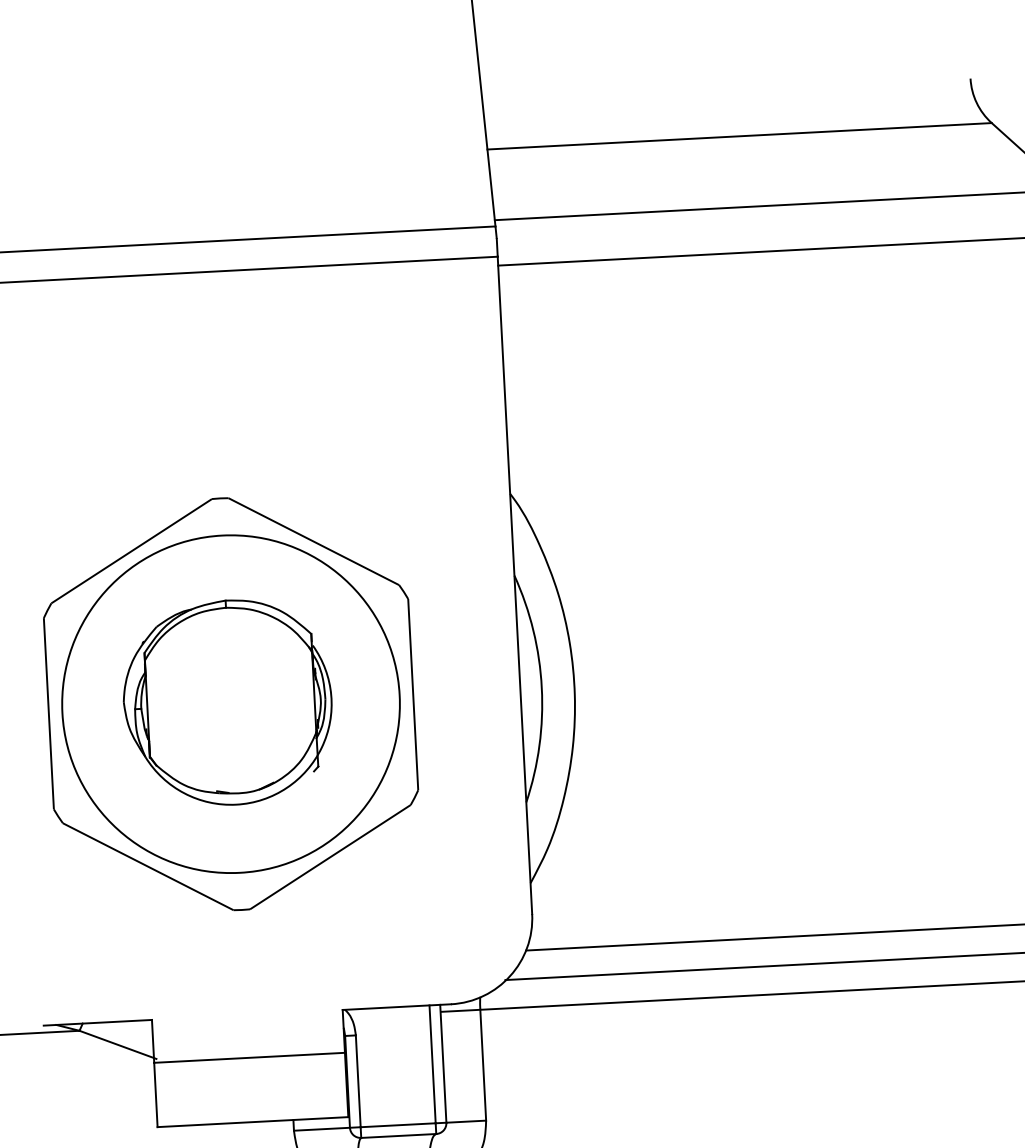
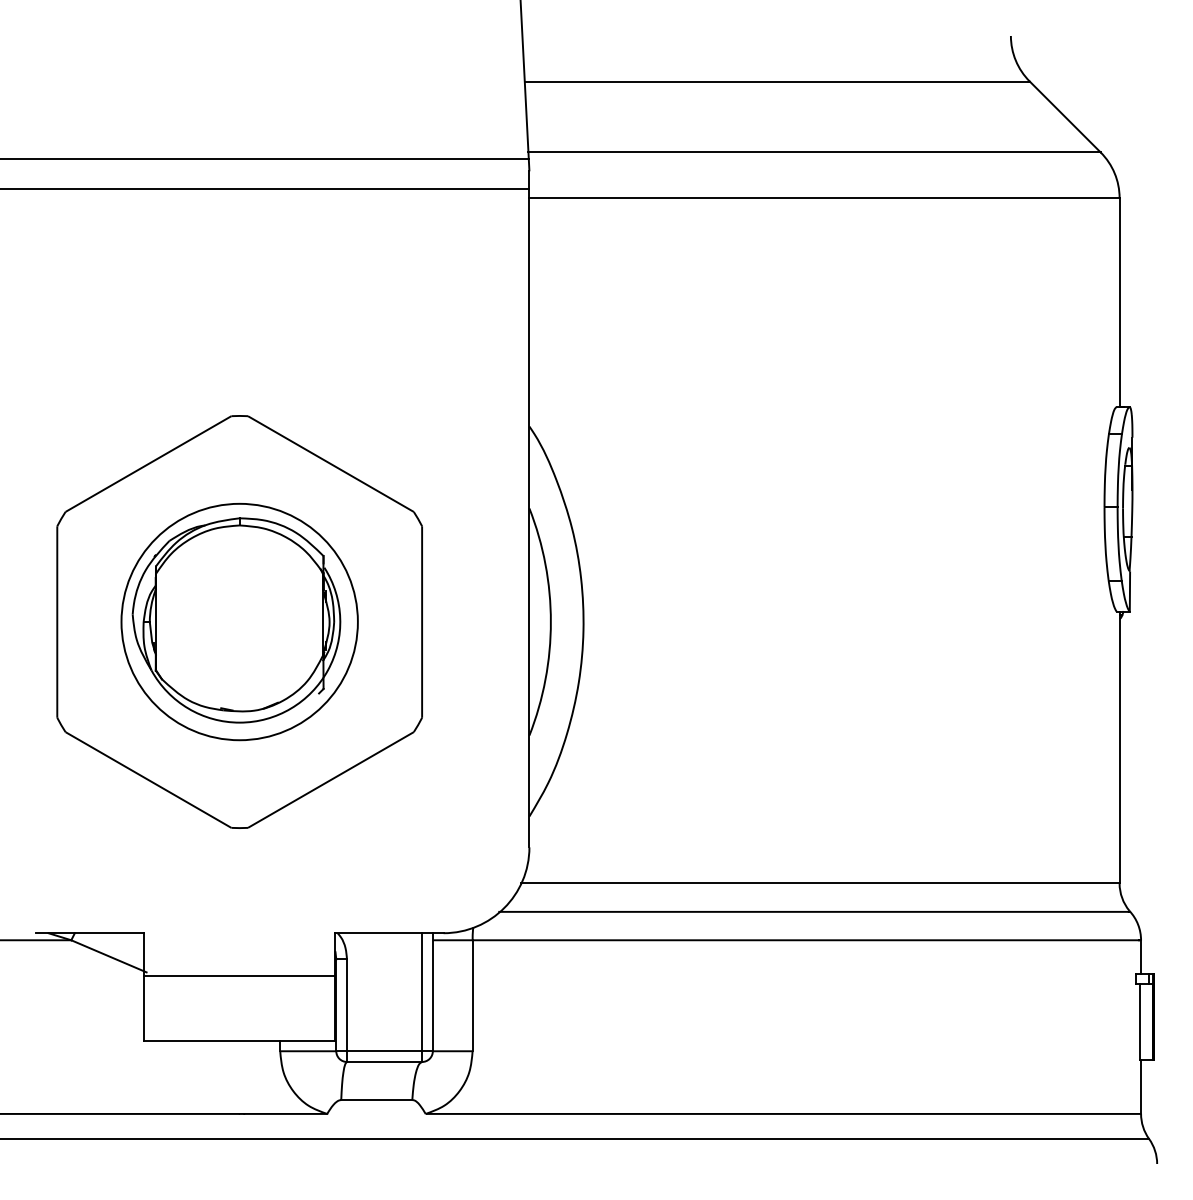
circle: (230, 703) -> (239, 621), size x0.7

